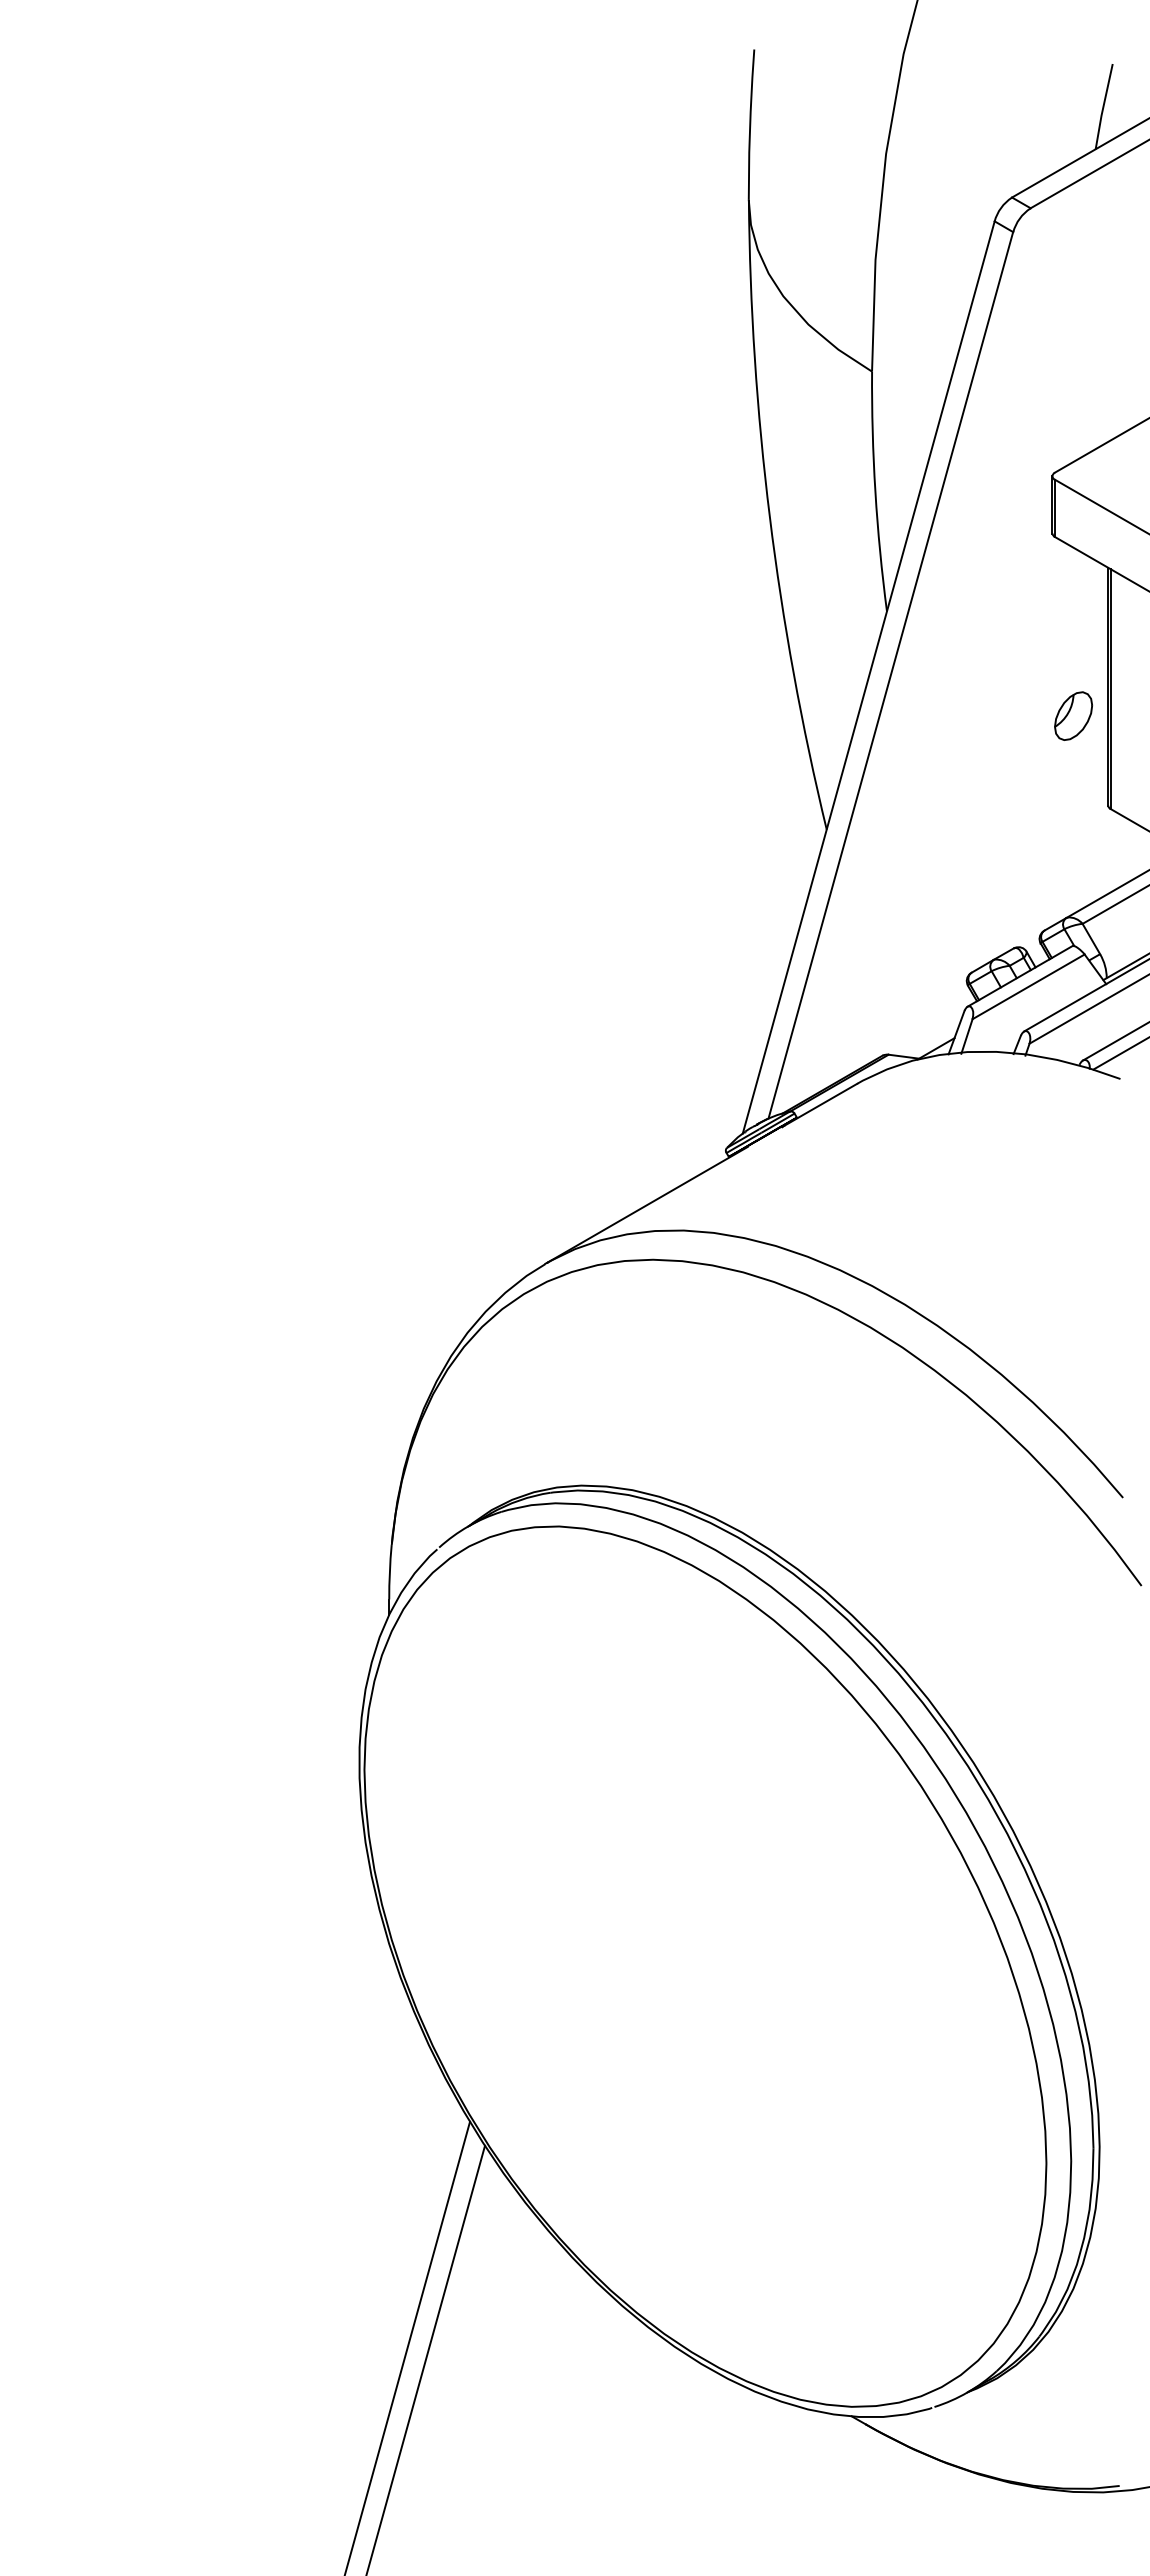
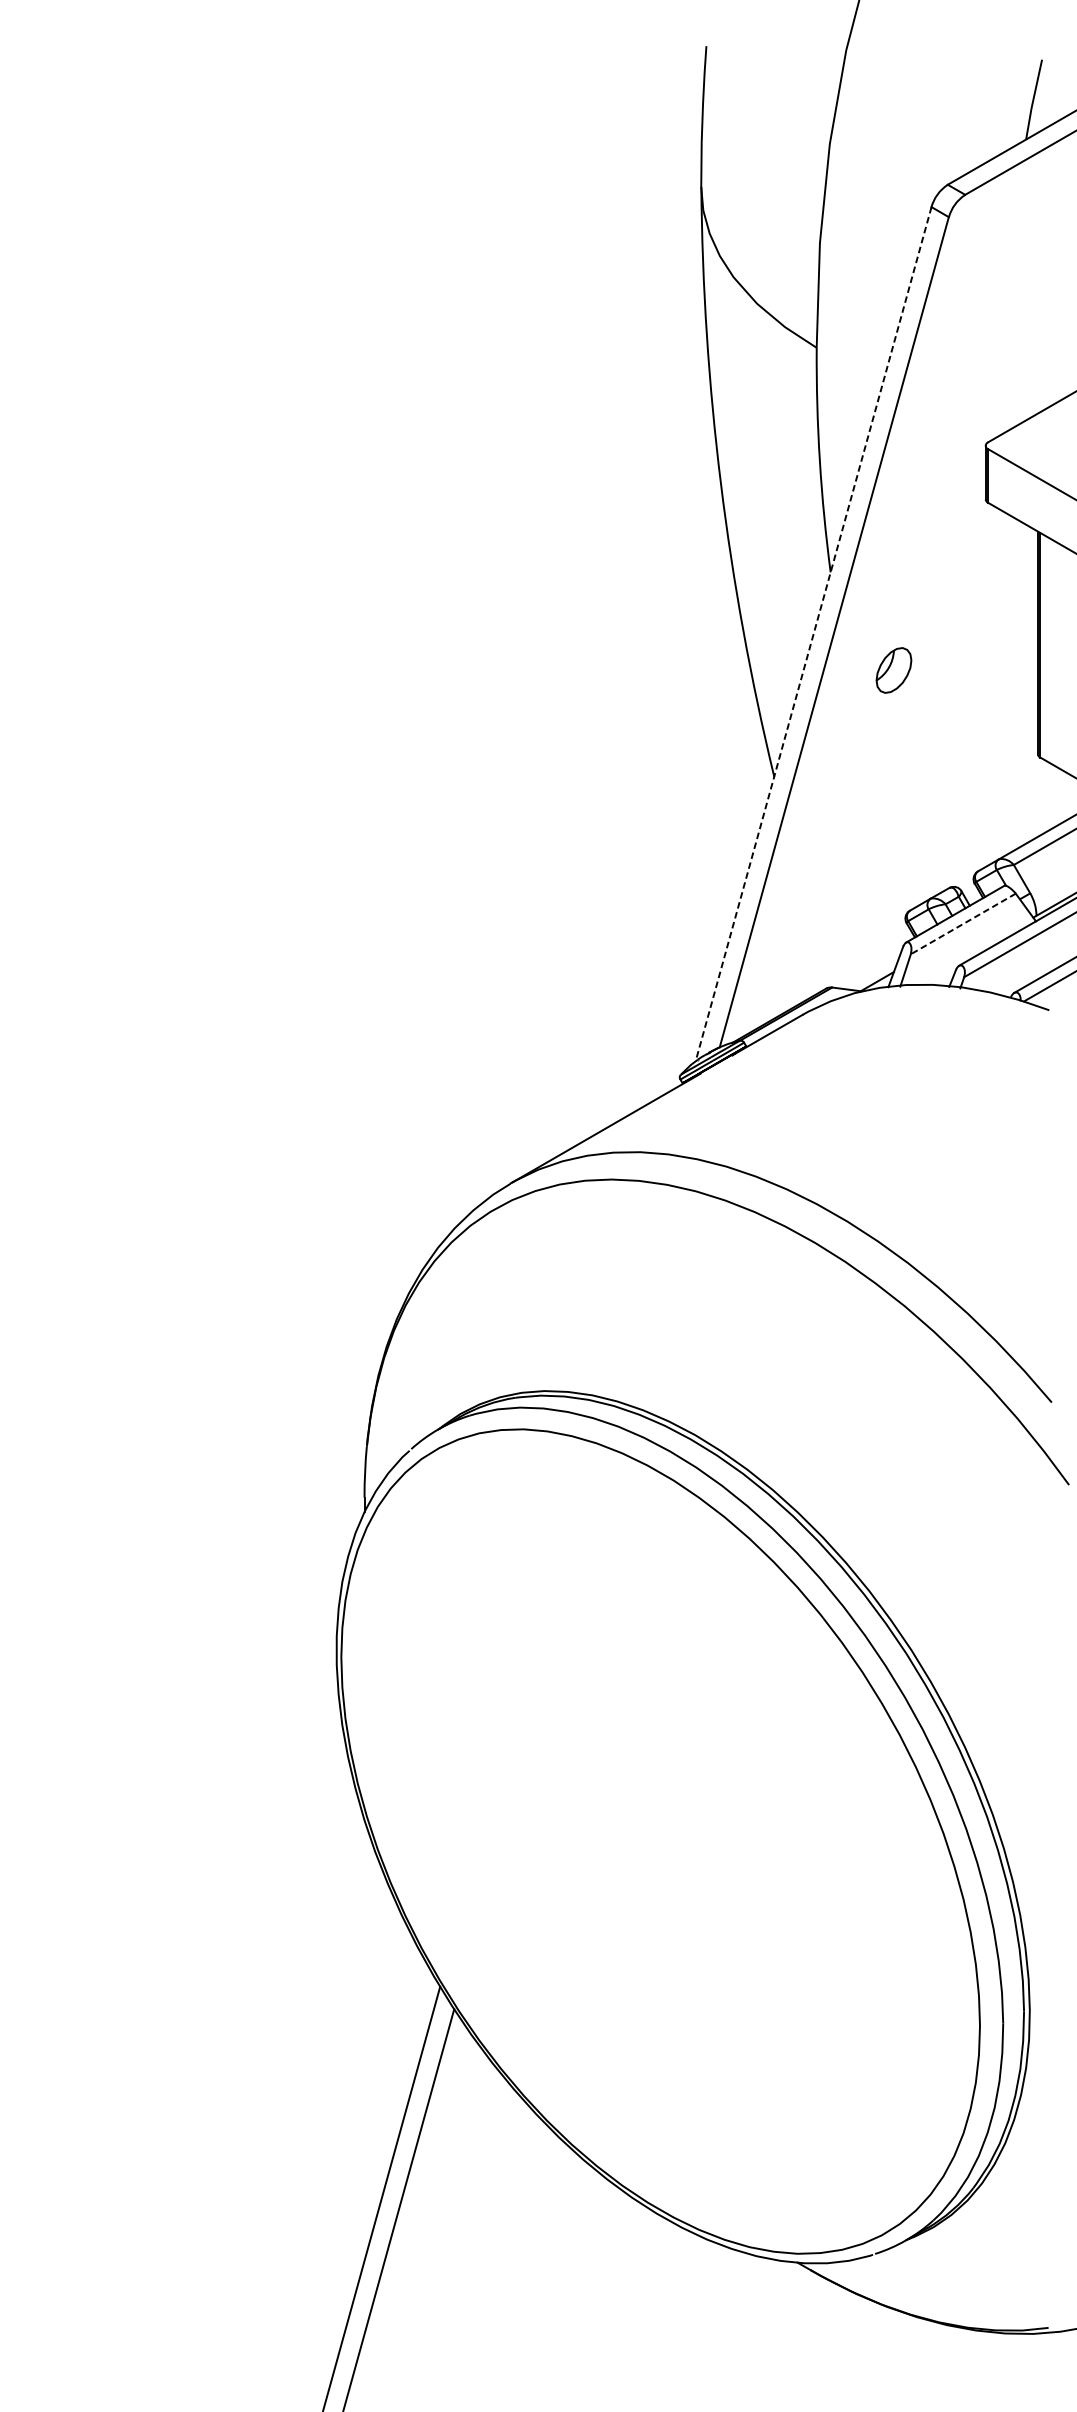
line: (868, 677) -> (813, 634), solid -> dashed
part: (1073, 715) -> (893, 669), moved
line: (1028, 986) -> (963, 923), solid -> dashed

